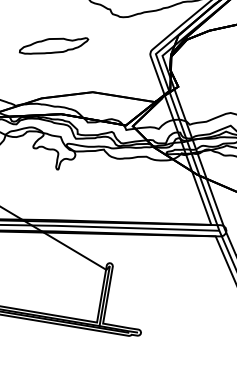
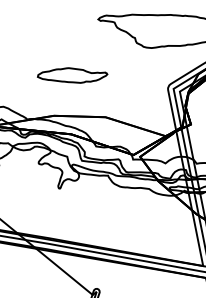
part: (54, 45) -> (73, 75), moved

